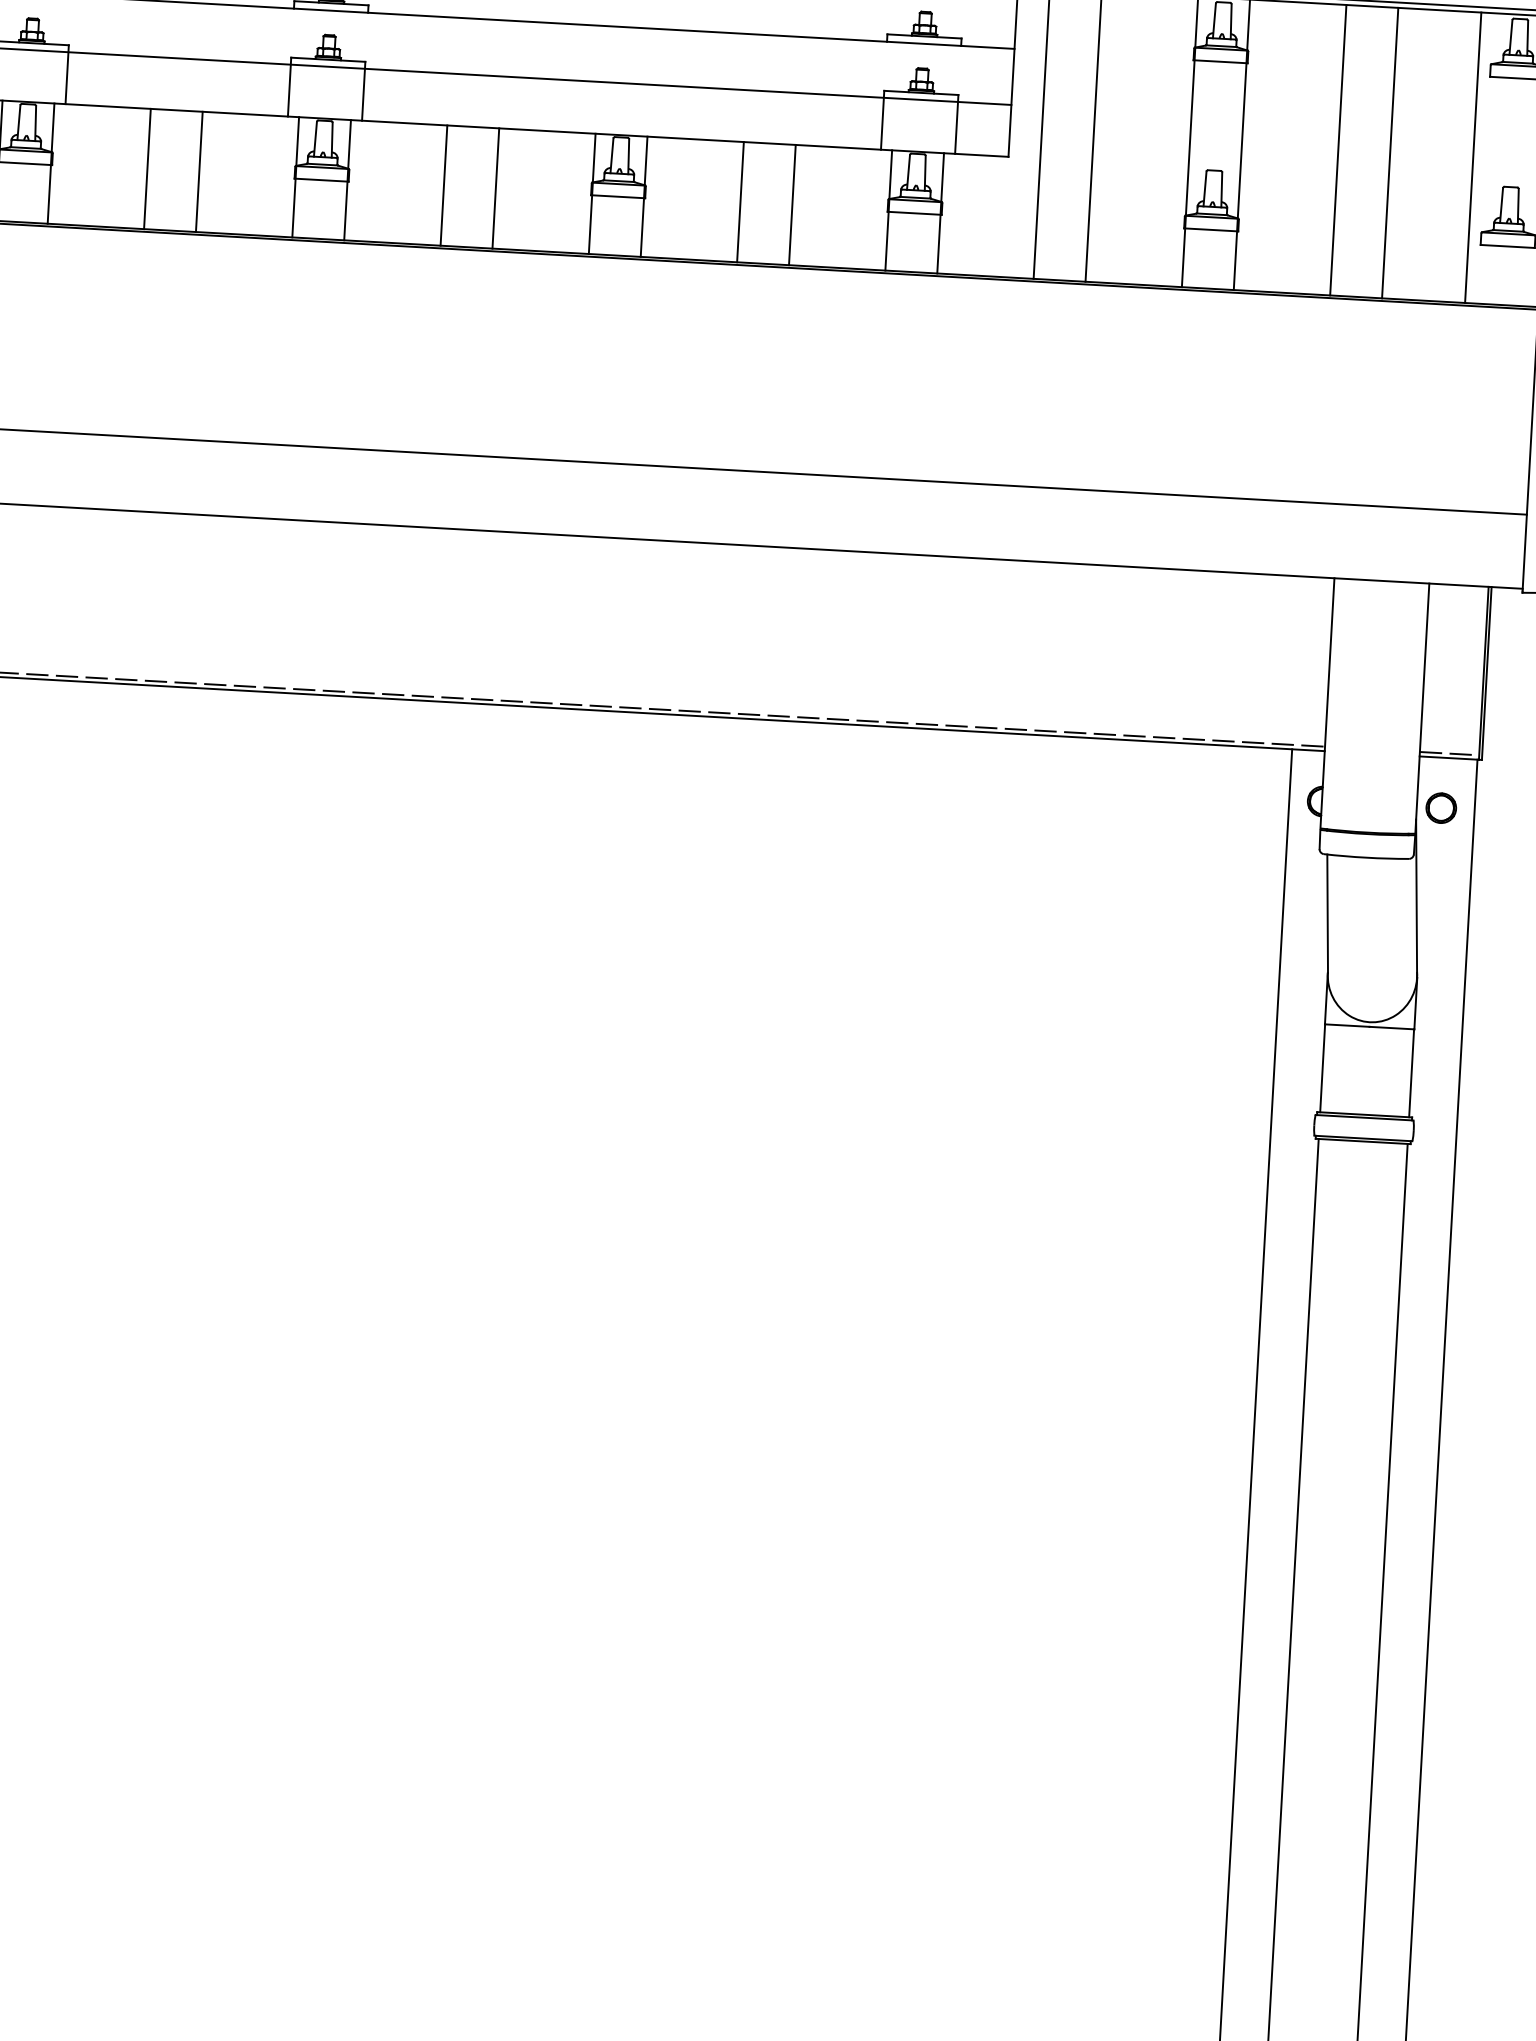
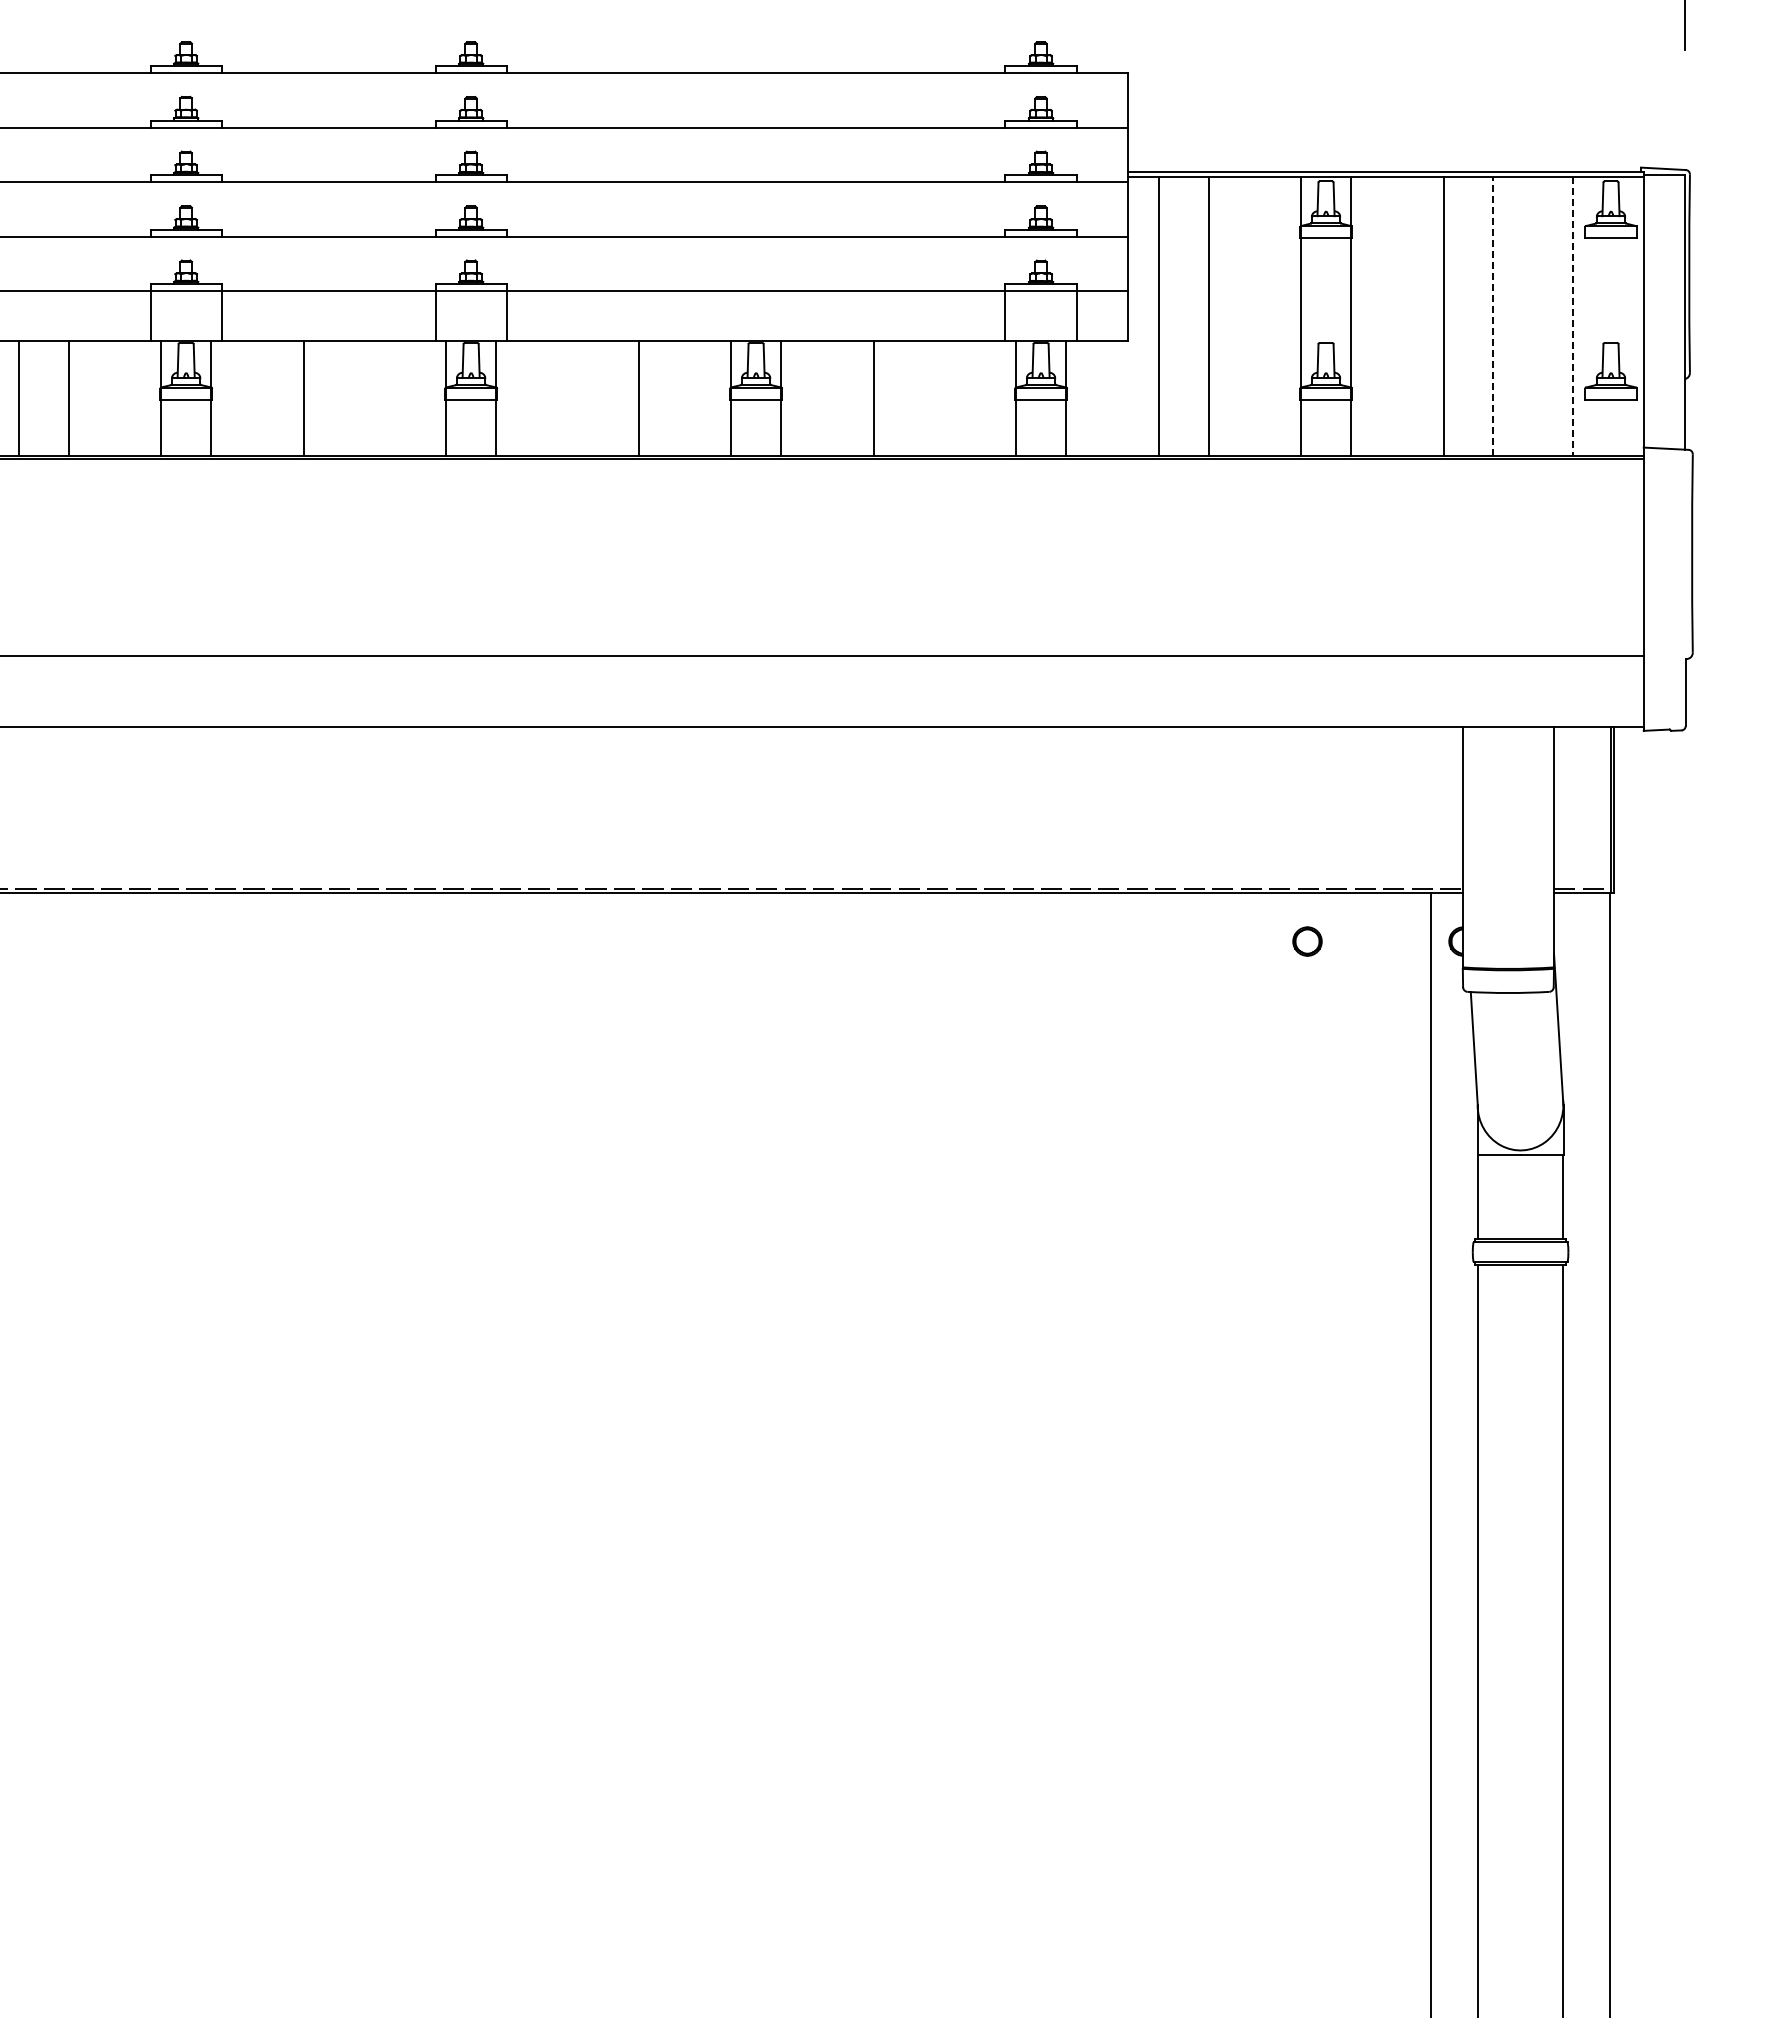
line: (1390, 152) -> (1493, 316), solid -> dashed
line: (1473, 157) -> (1573, 316), solid -> dashed
line: (199, 171) -> (353, 398), removed
line: (443, 185) -> (588, 398), removed
line: (792, 205) -> (923, 398), removed
part: (1441, 808) -> (1307, 941), moved

